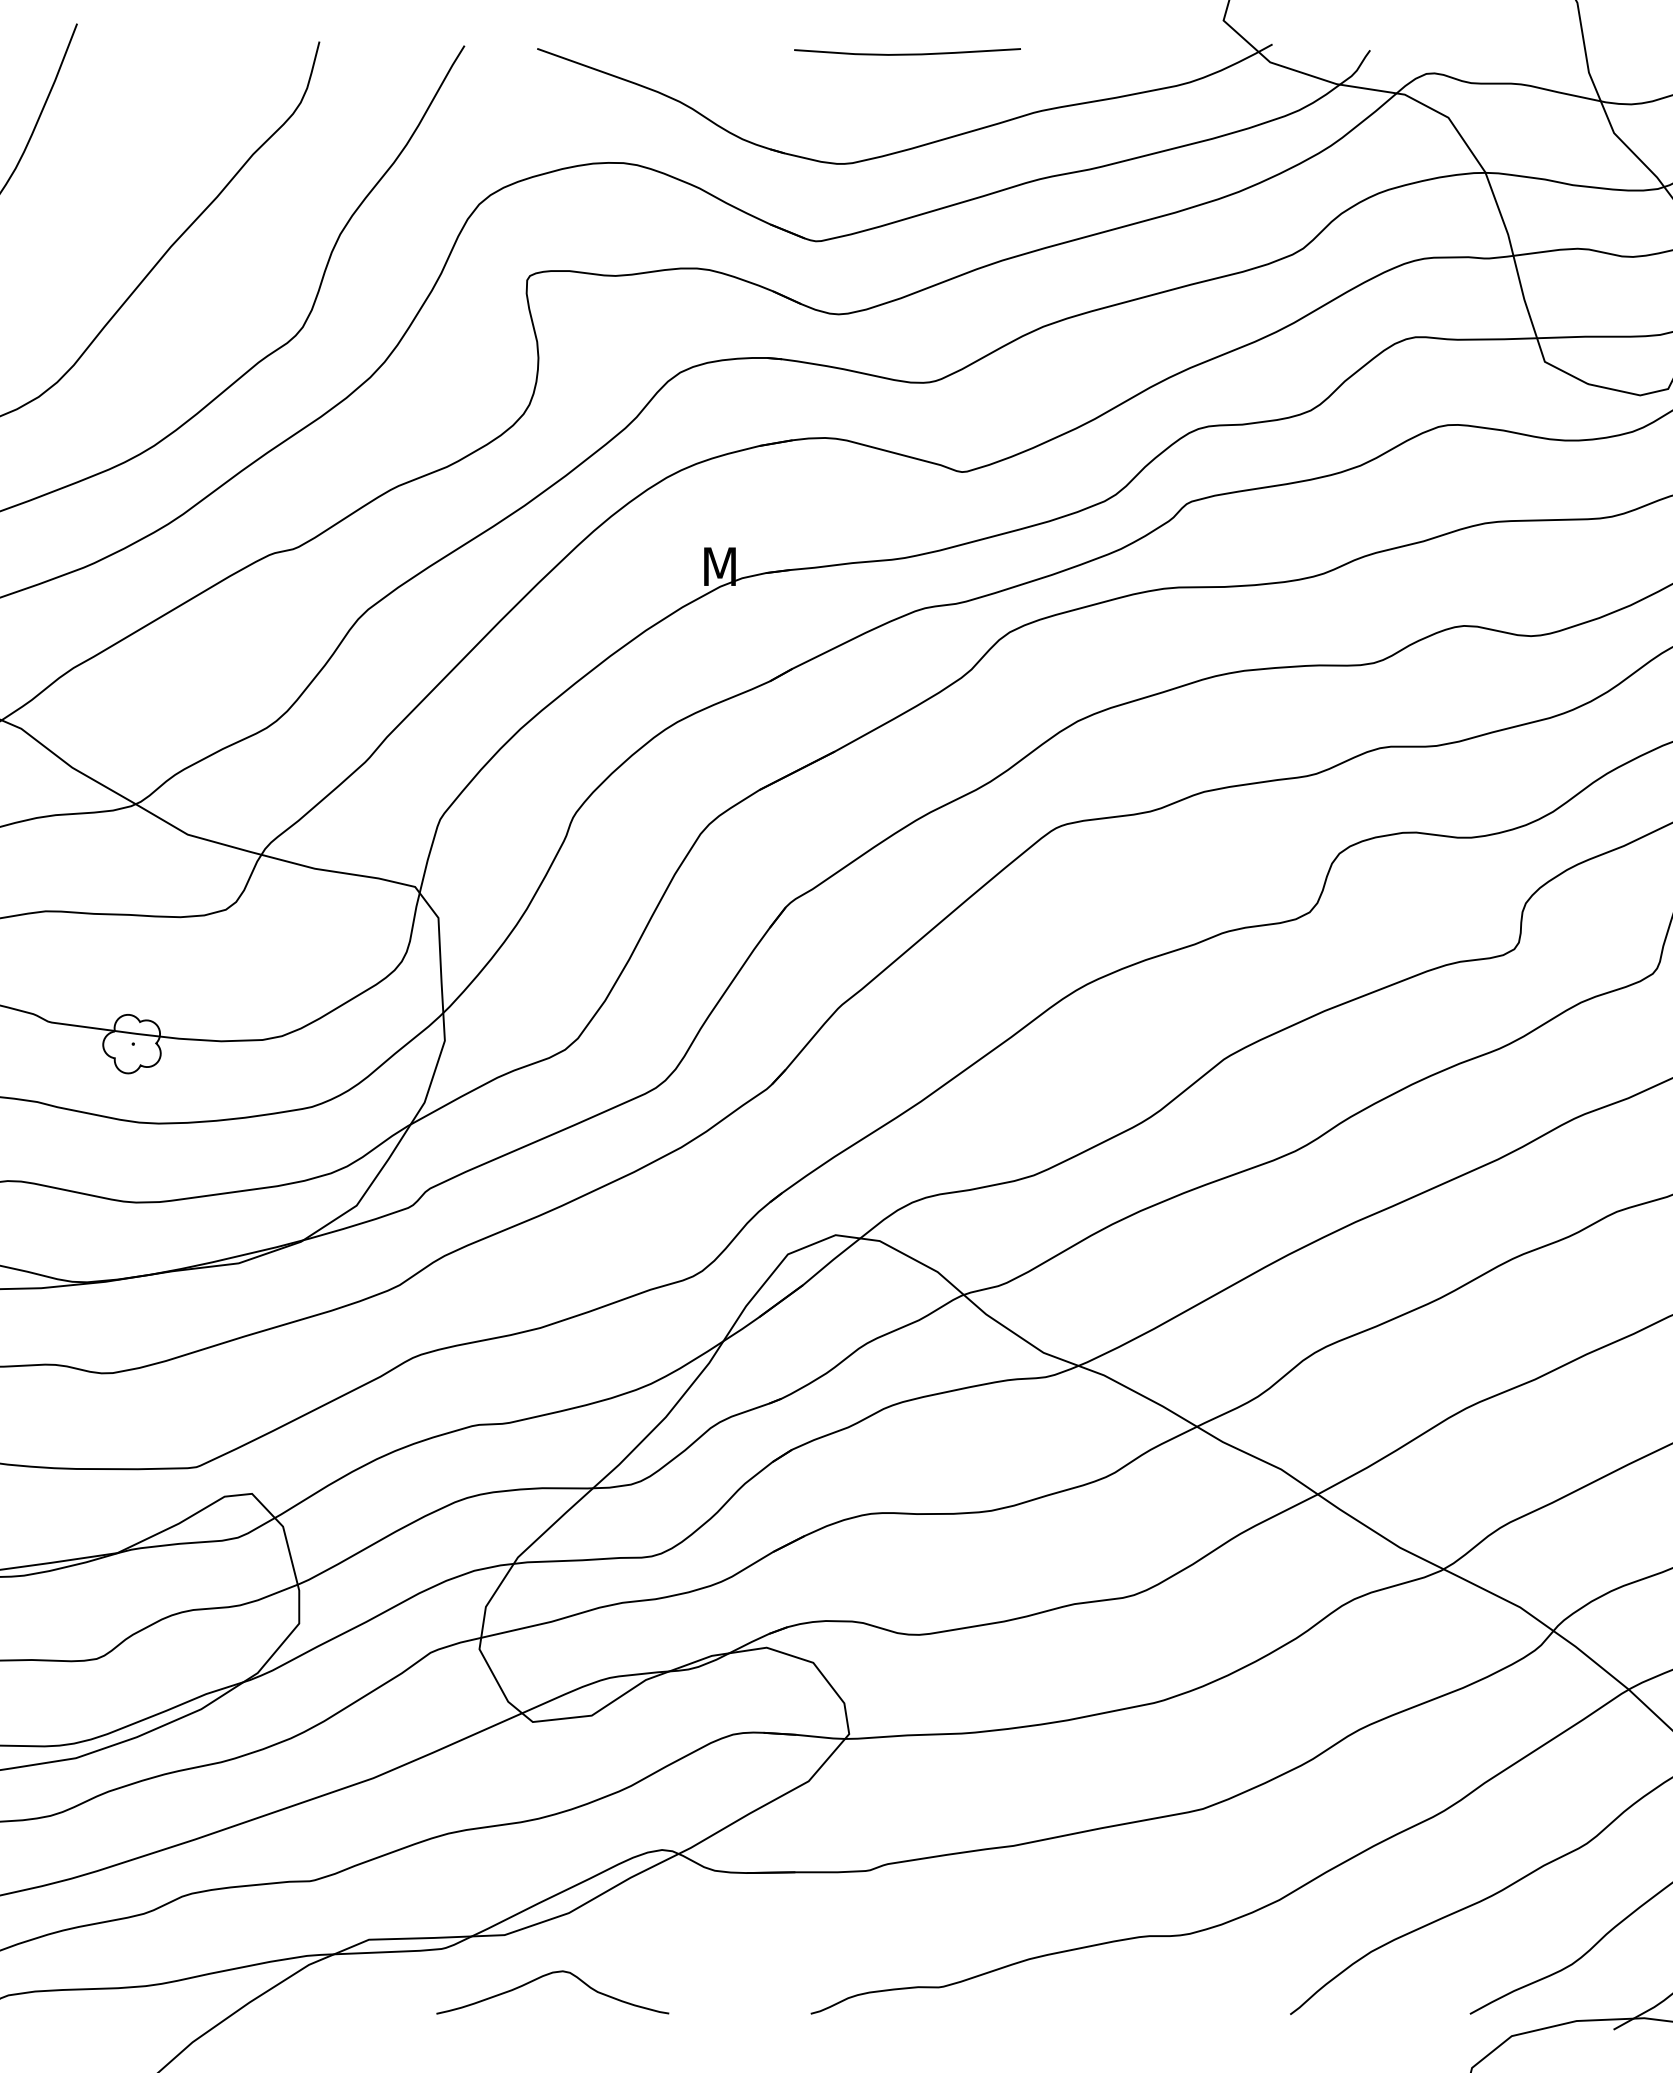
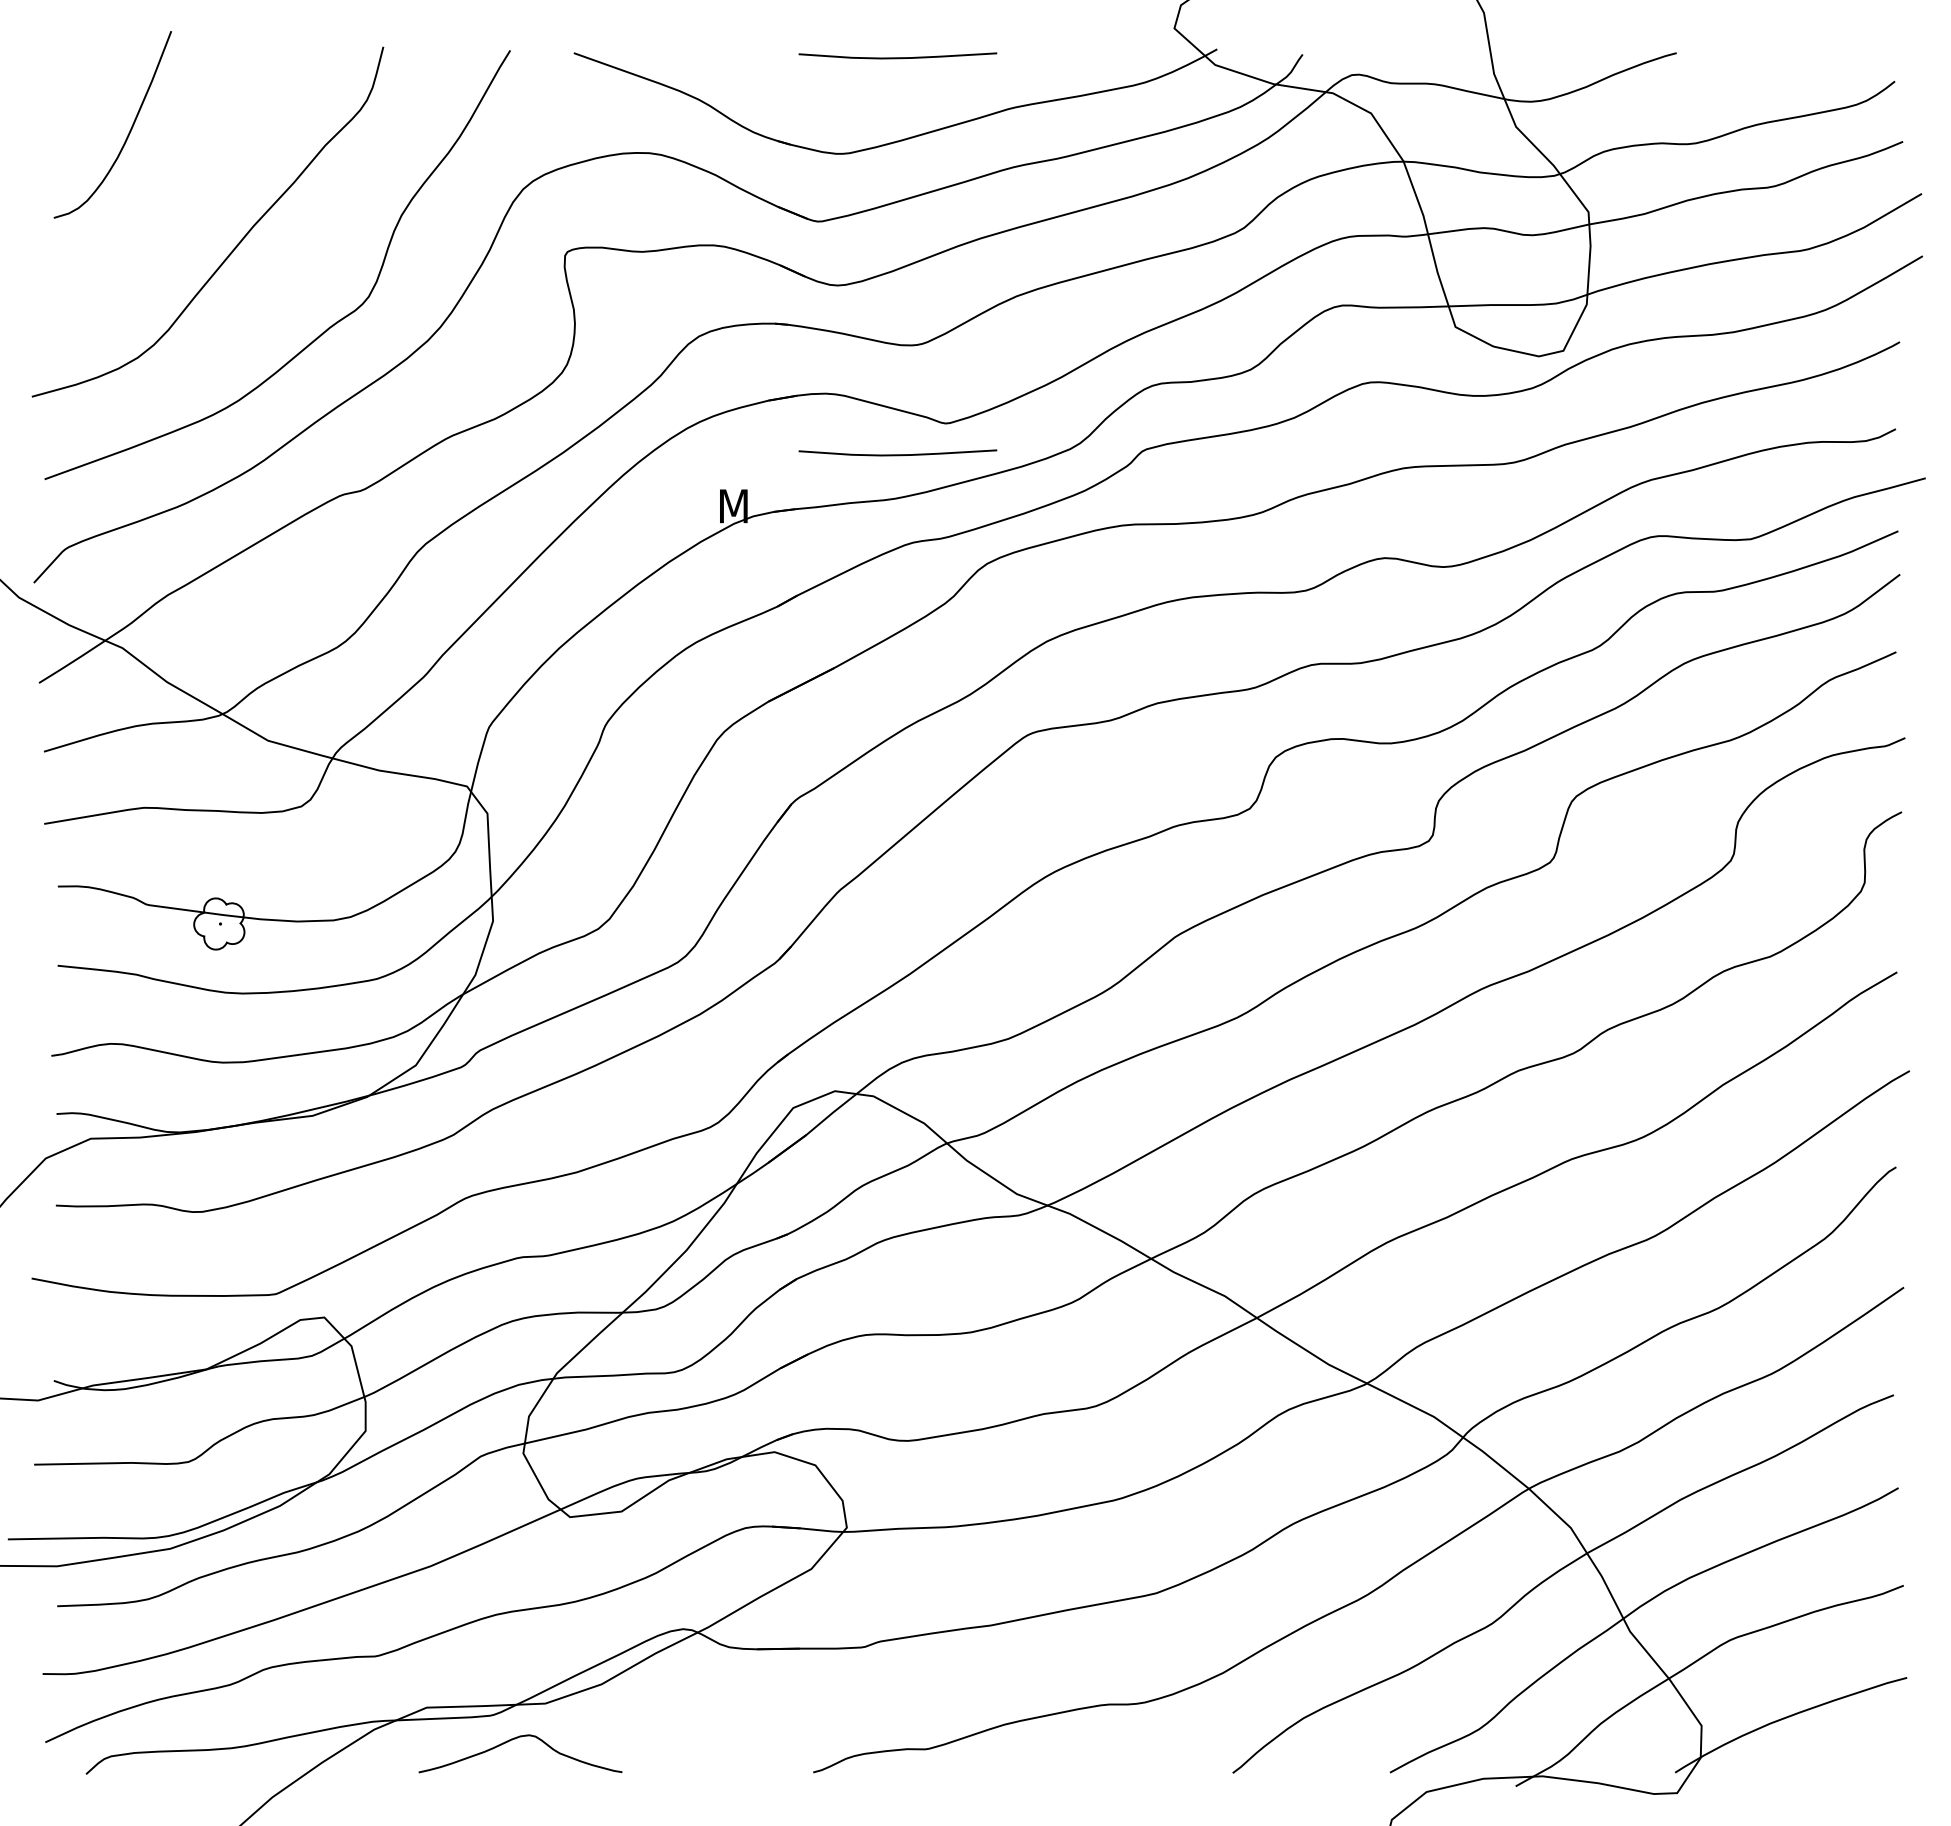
curve: (907, 507) -> (897, 454), added
curve: (547, 1976) -> (515, 1739), moved

